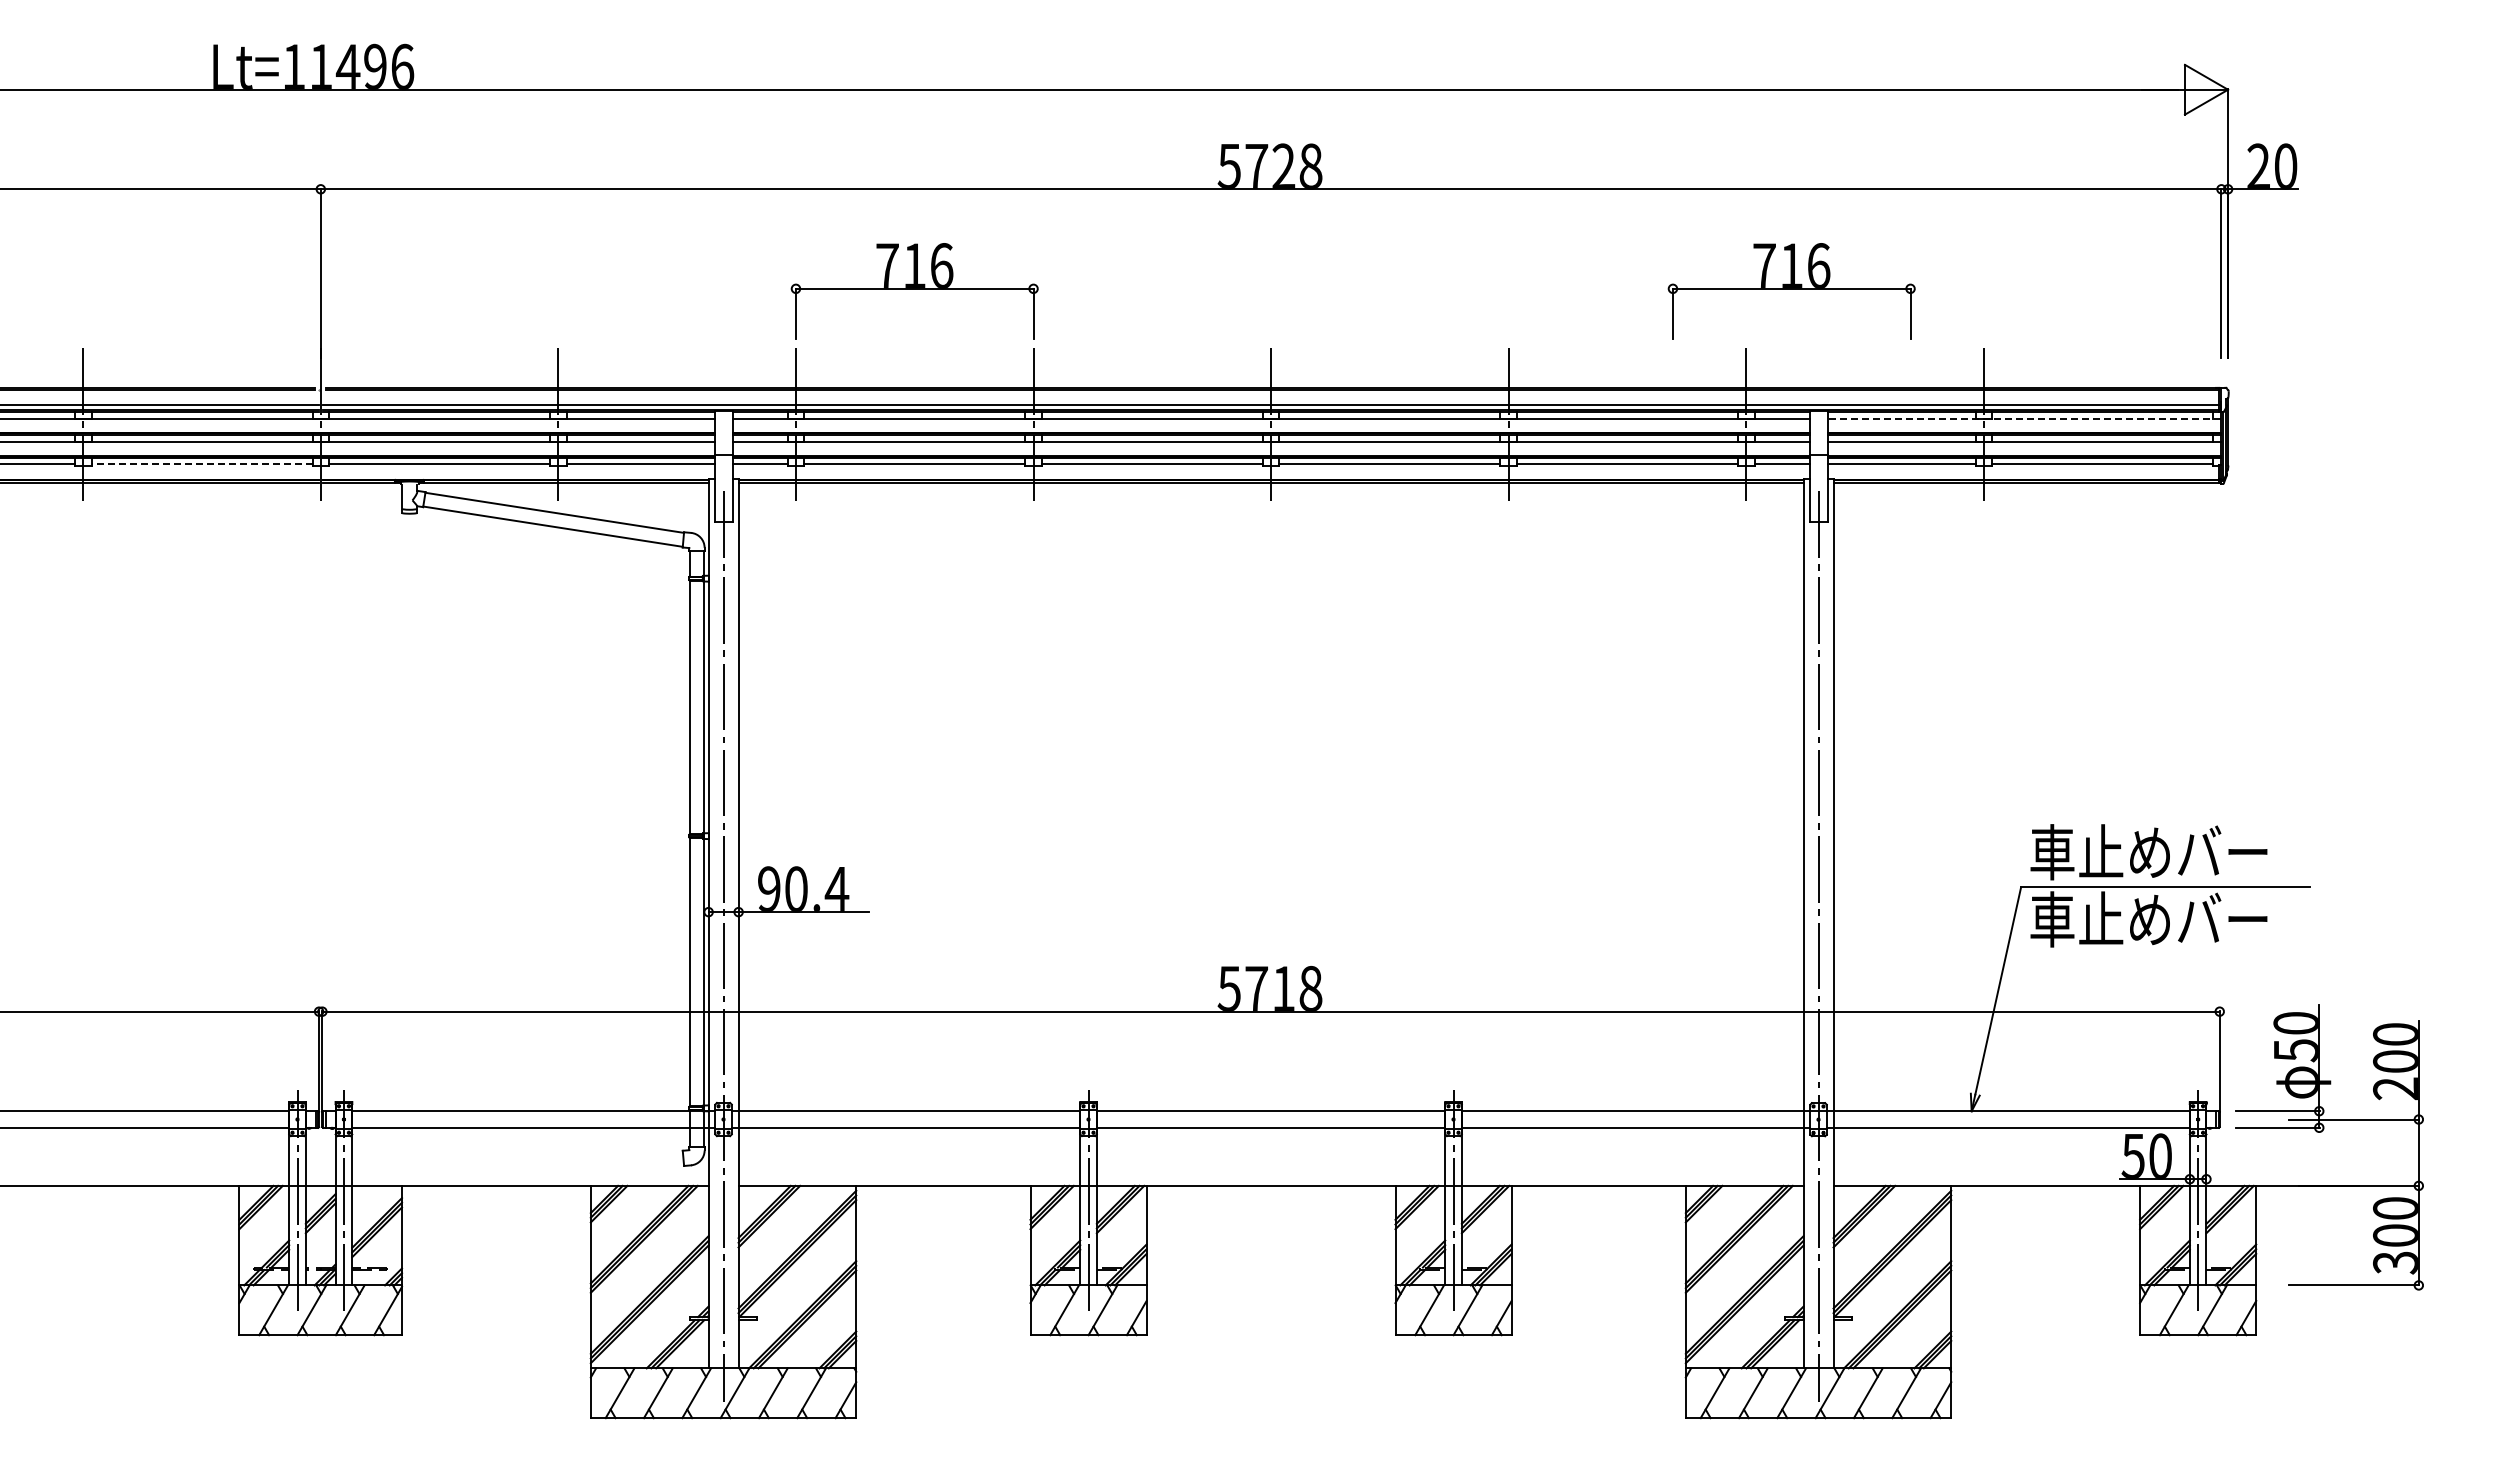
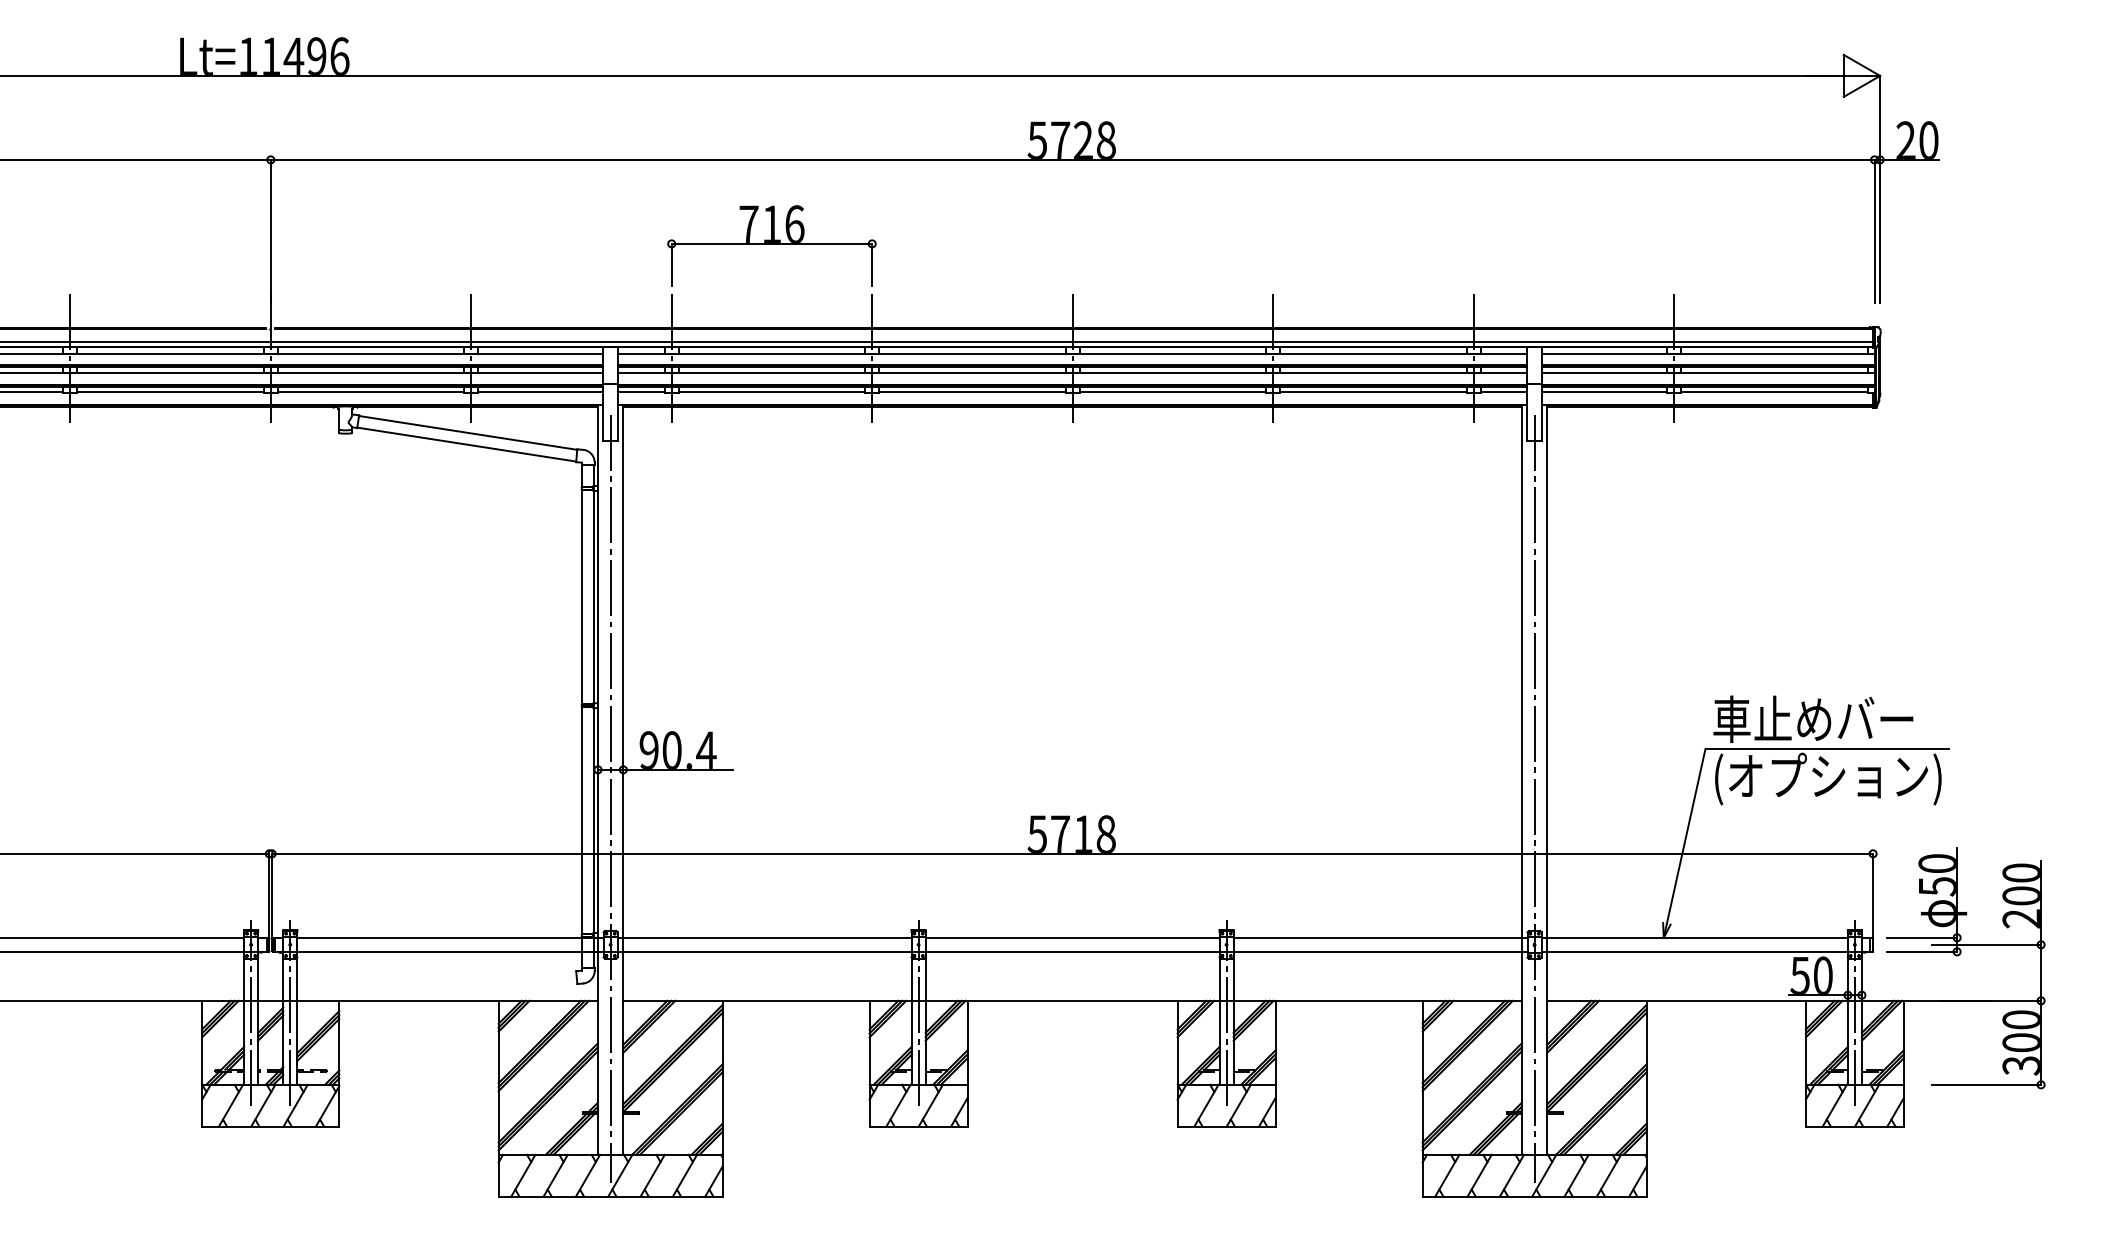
part: (1791, 291) -> (1511, 246), removed
line: (2024, 418) -> (1708, 353), dashed -> solid
line: (201, 463) -> (170, 391), dashed -> solid
text: (2165, 922) -> (1827, 778), 車止めバー -> (オプション)

